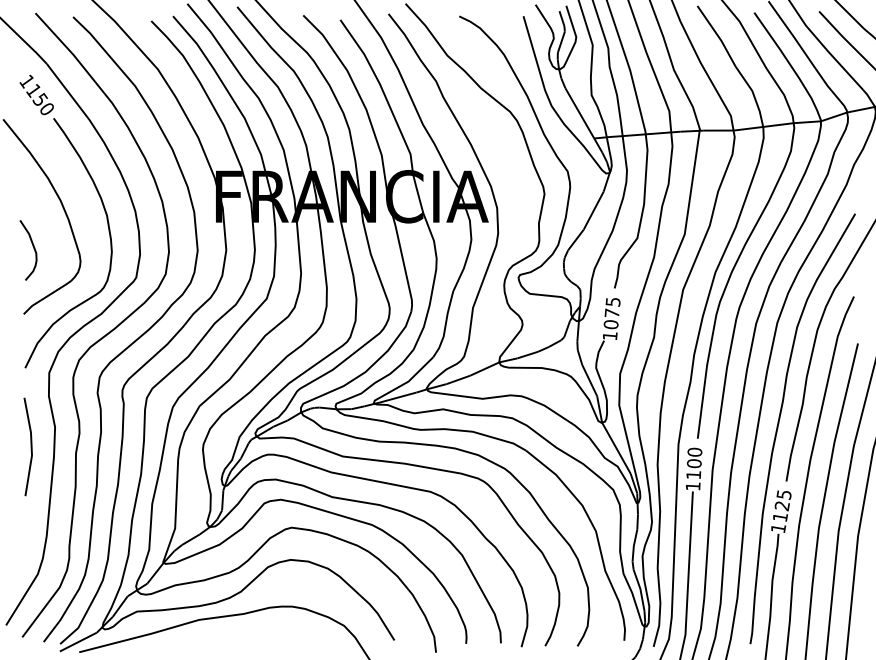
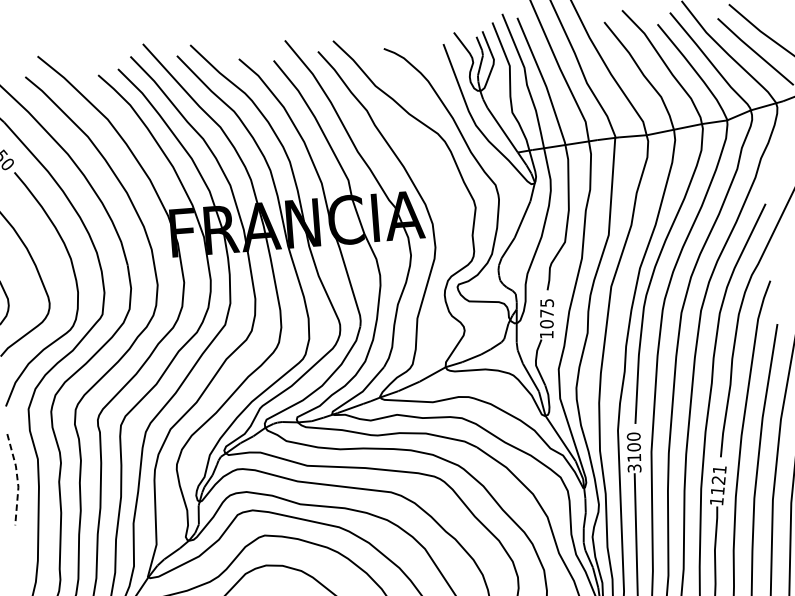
line: (31, 447) -> (17, 479), solid -> dashed
text: (692, 486) -> (633, 468), 1100 -> 3100
text: (783, 494) -> (719, 469), 1125 -> 1121

